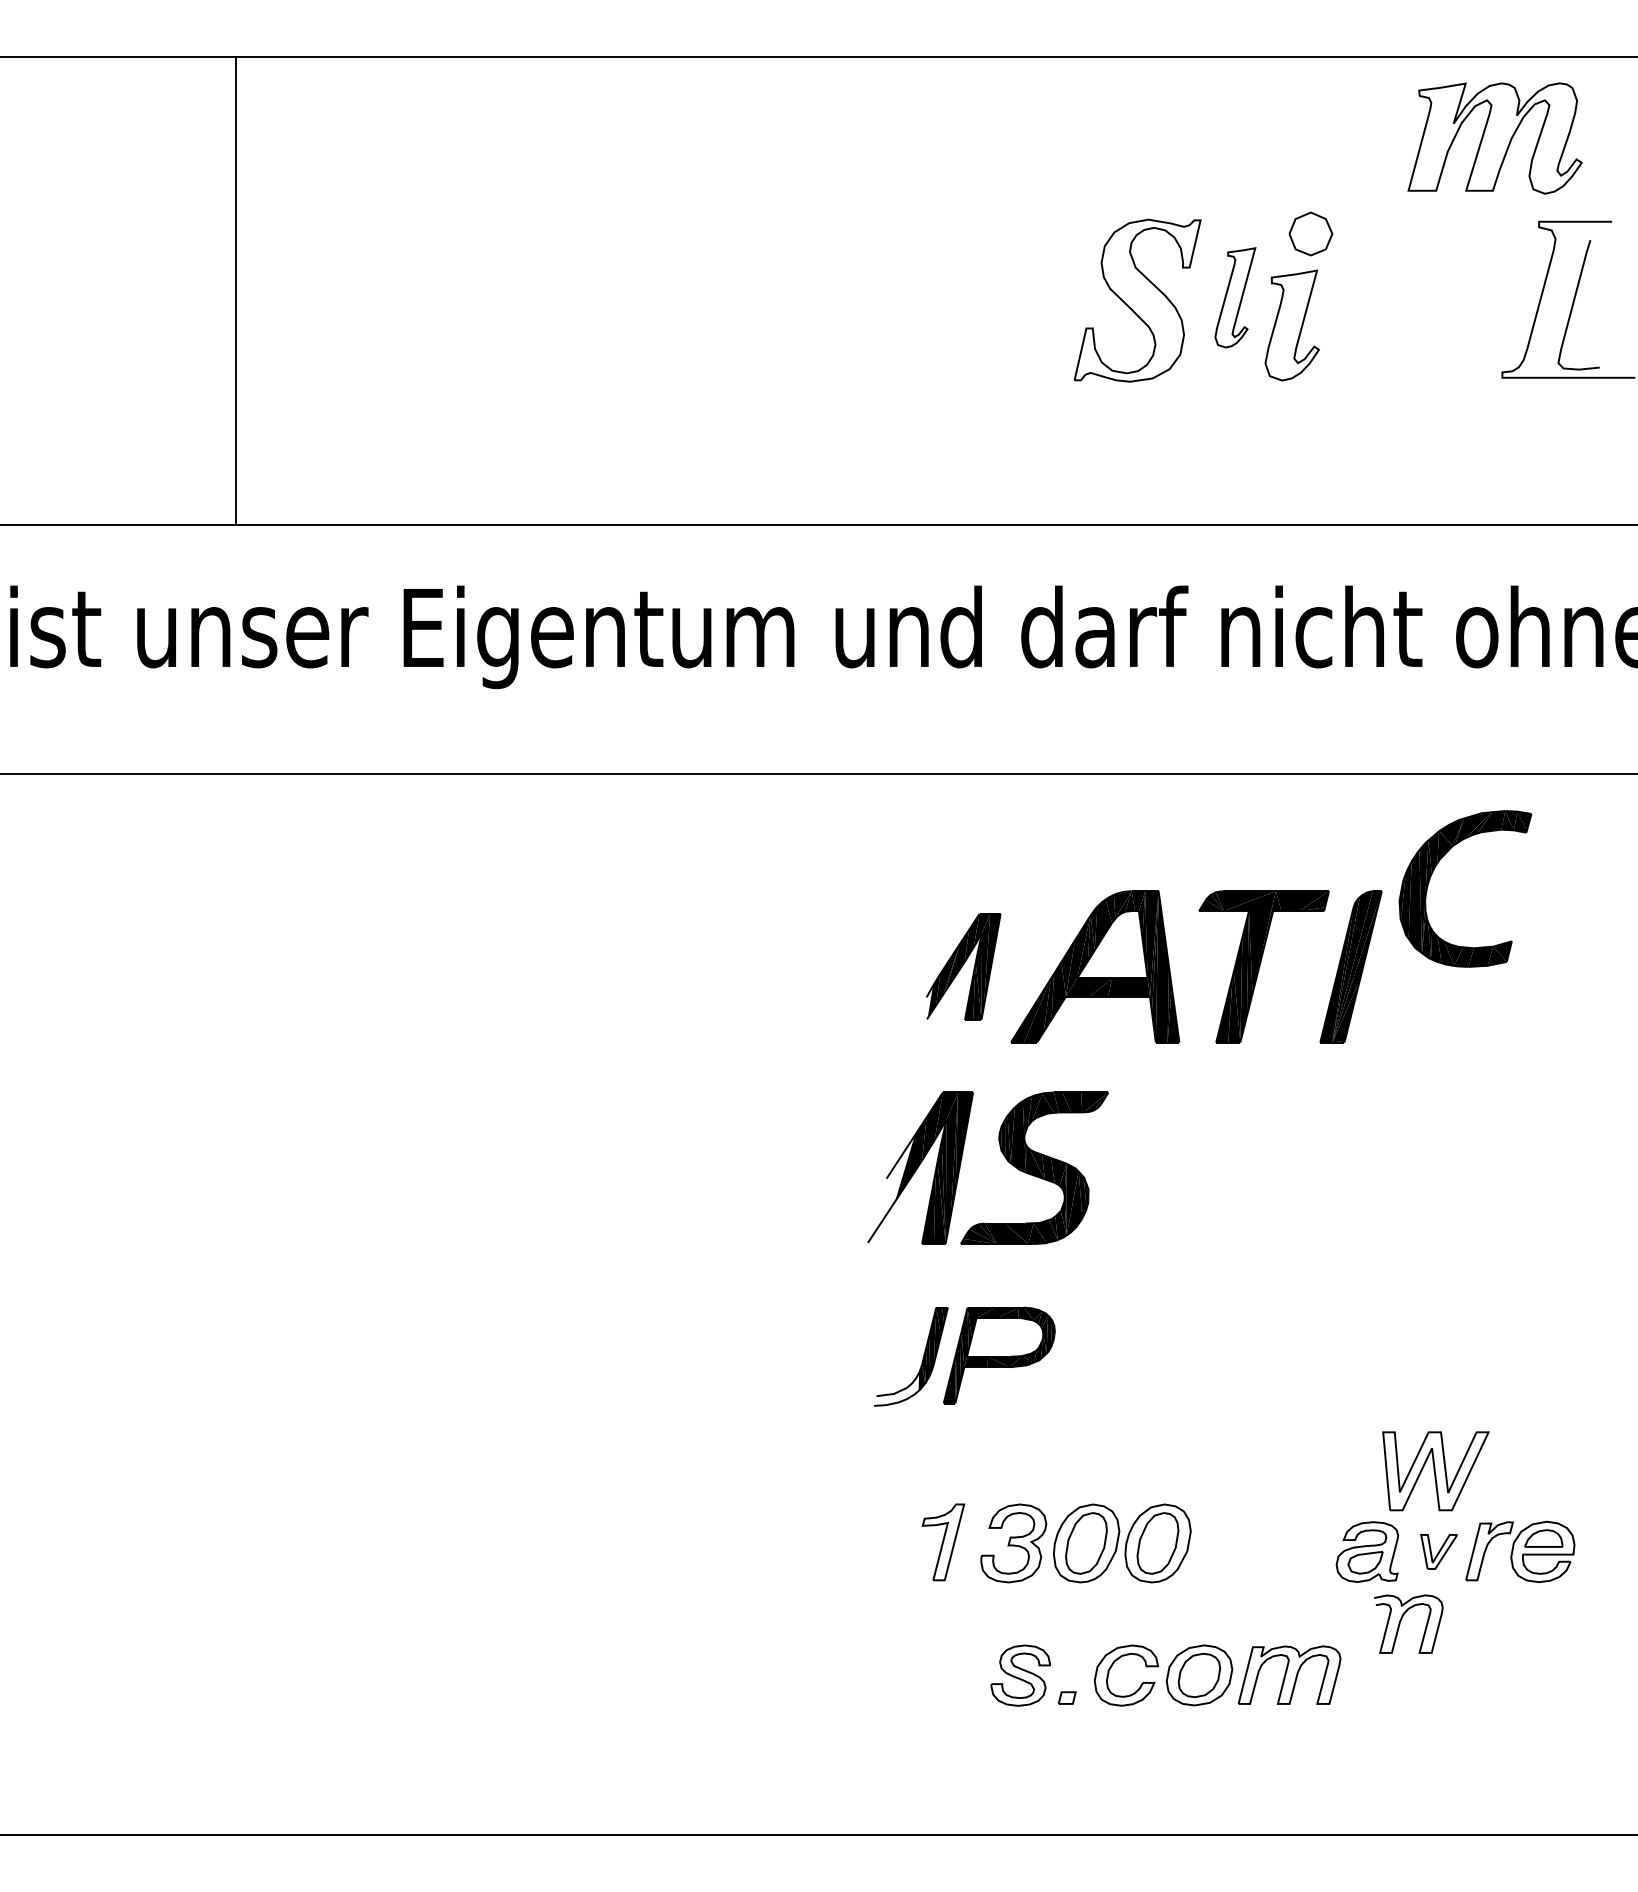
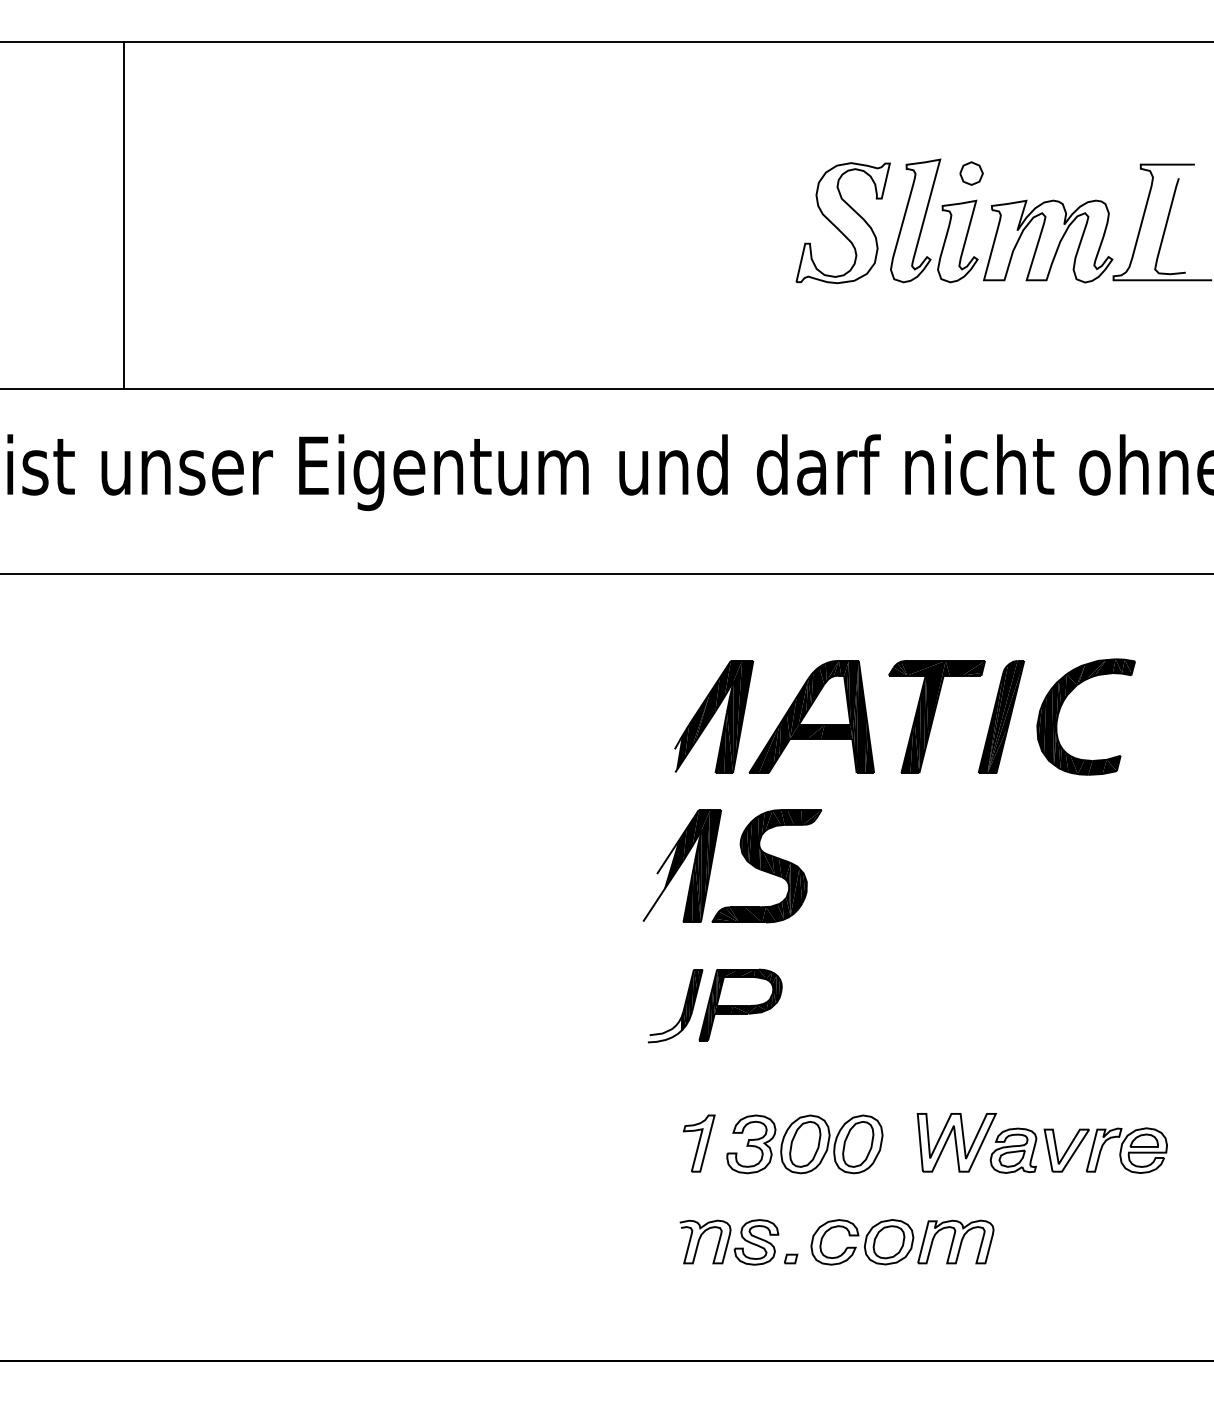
part: (1494, 138) -> (1047, 241), moved
part: (1310, 233) -> (971, 173), size x0.71
line: (236, 290) -> (124, 215), moved
part: (1235, 297) -> (915, 220), size x1.67
part: (1433, 872) -> (1062, 704), moved
part: (963, 966) -> (714, 716), size x1.43
part: (1435, 1471) -> (956, 1142), moved
part: (1438, 1551) -> (1066, 1150), size x1.67
curve: (1401, 1621) -> (700, 1240), moved

